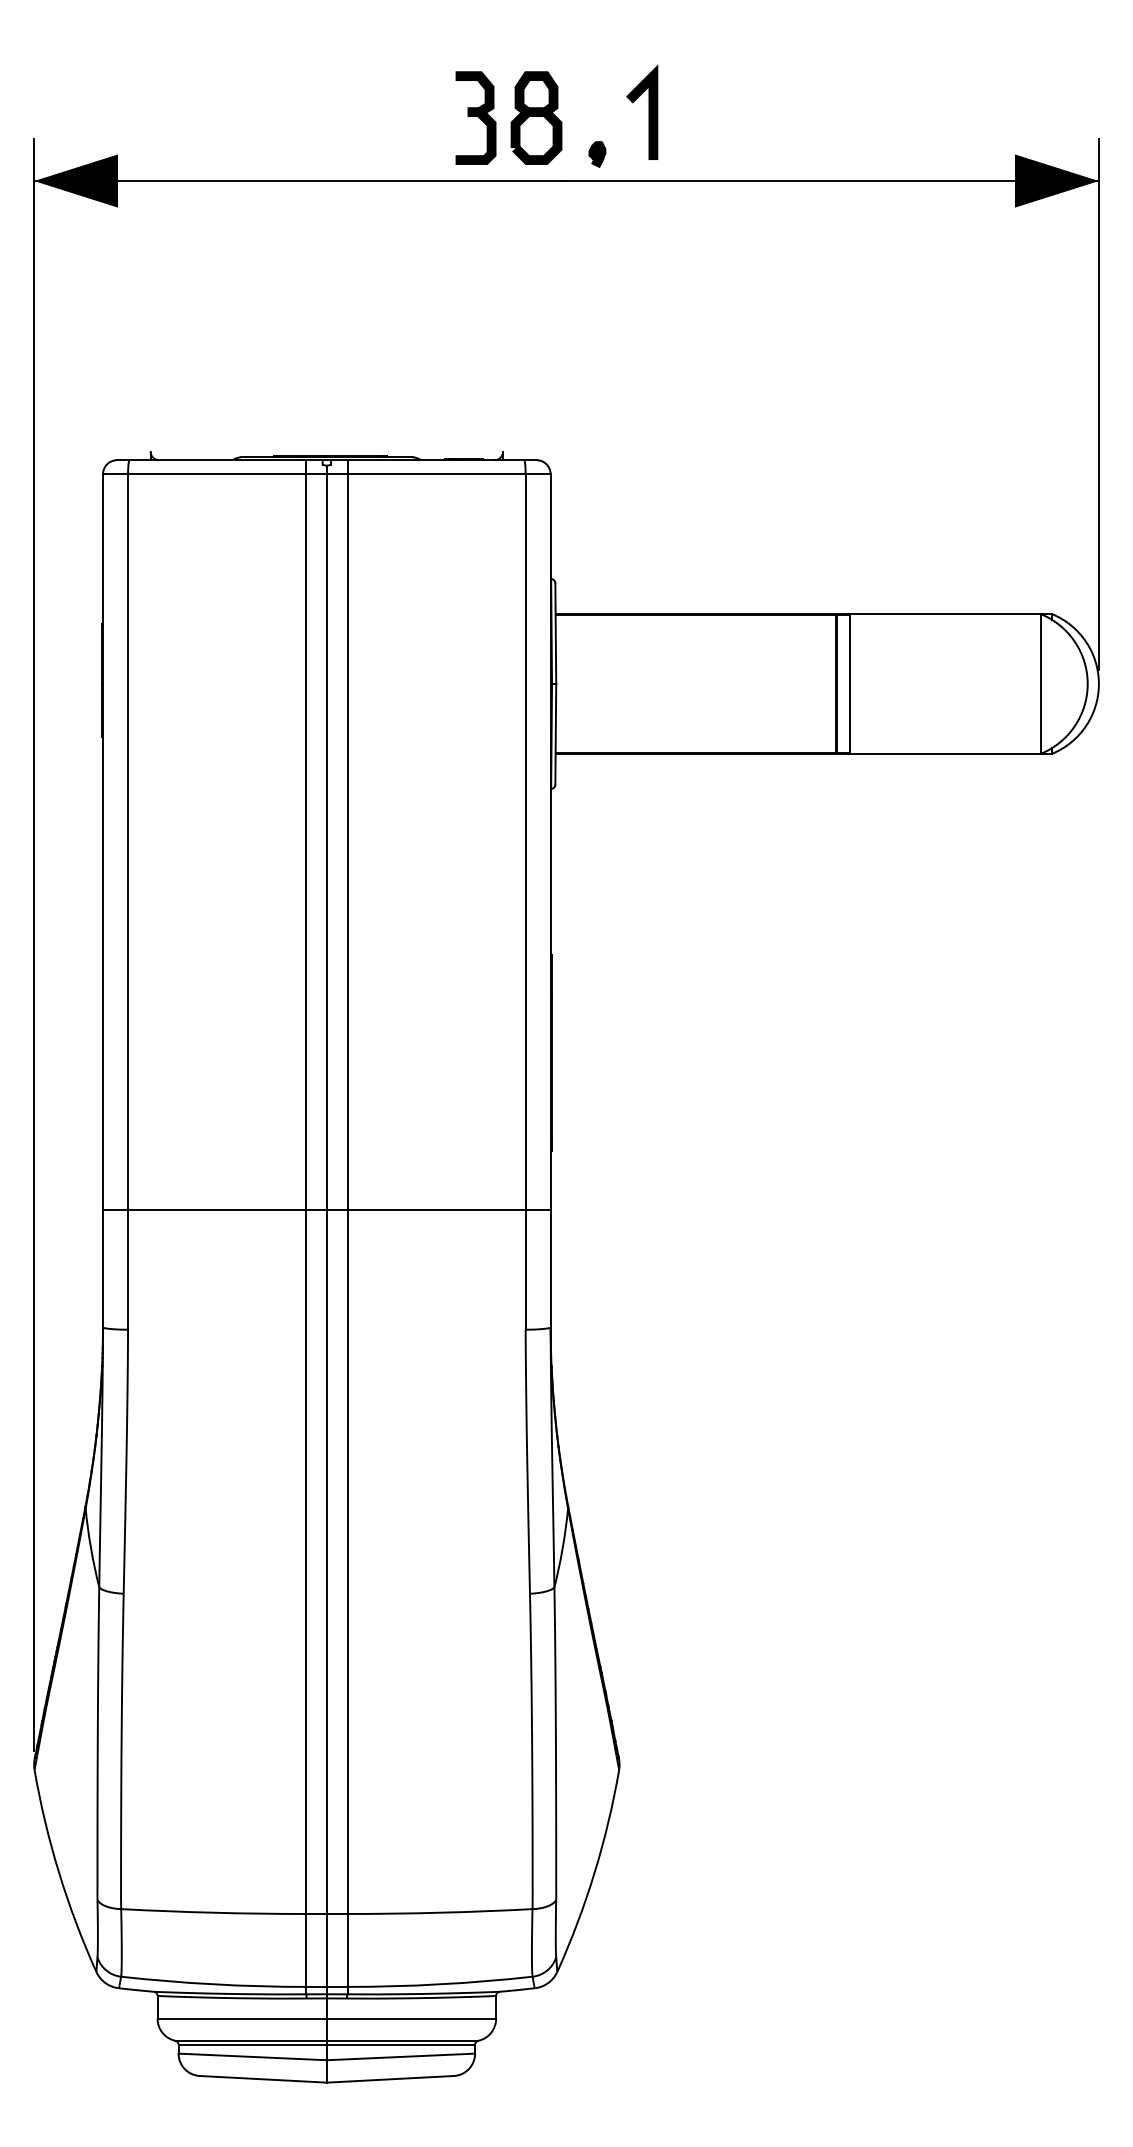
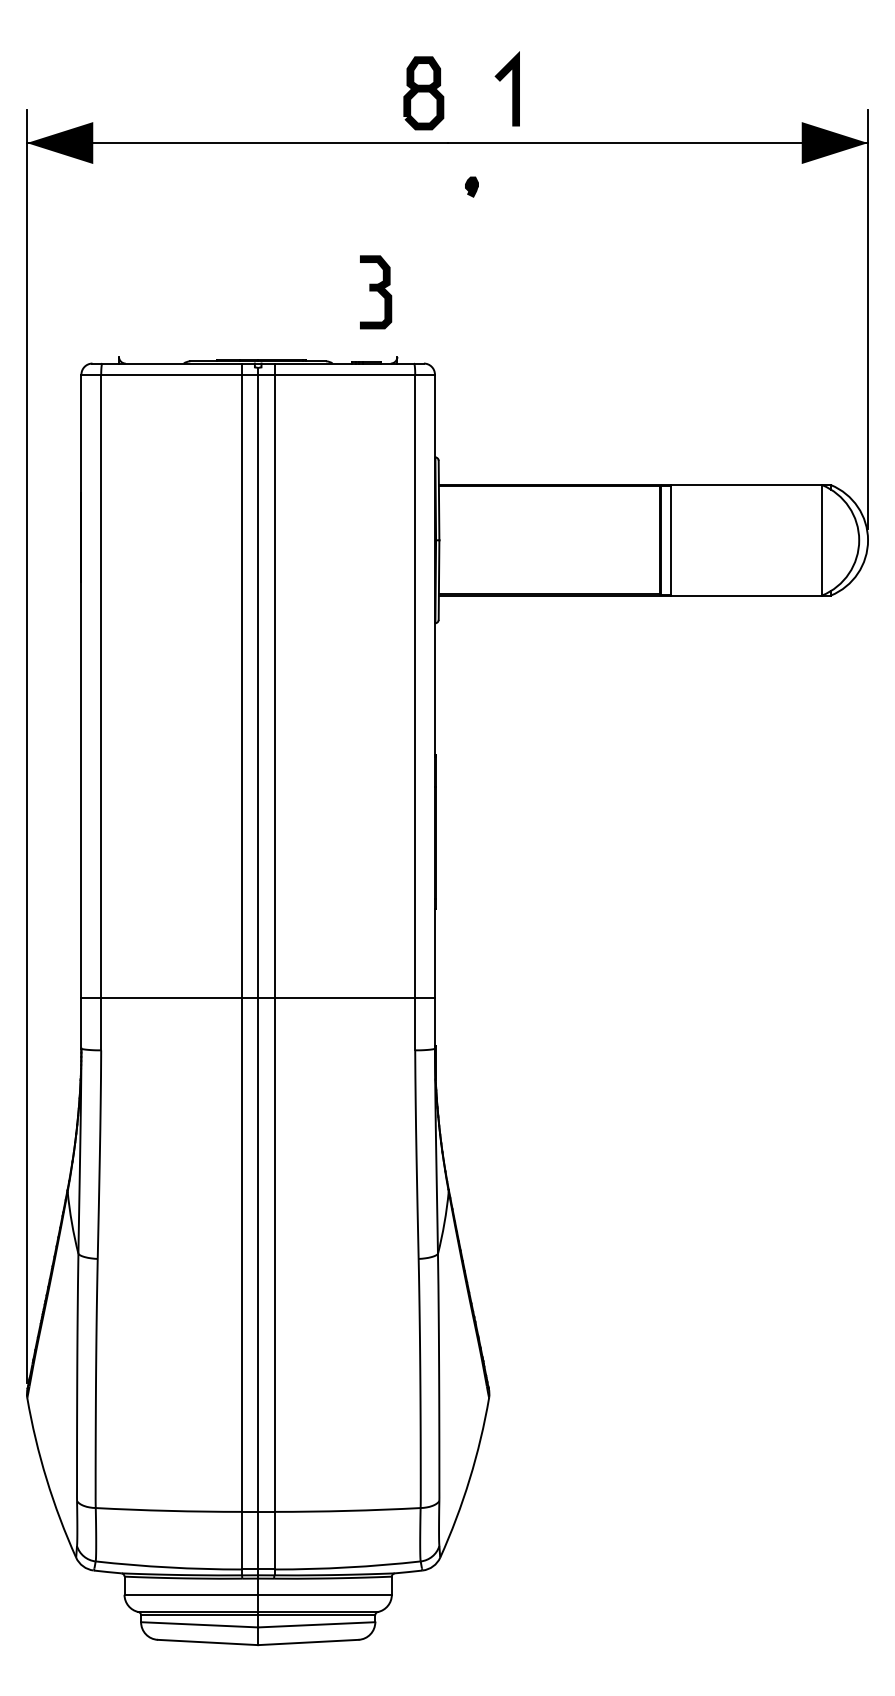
part: (476, 118) -> (376, 292), moved
part: (596, 153) -> (471, 186), moved
line: (325, 1209) -> (257, 997), moved

